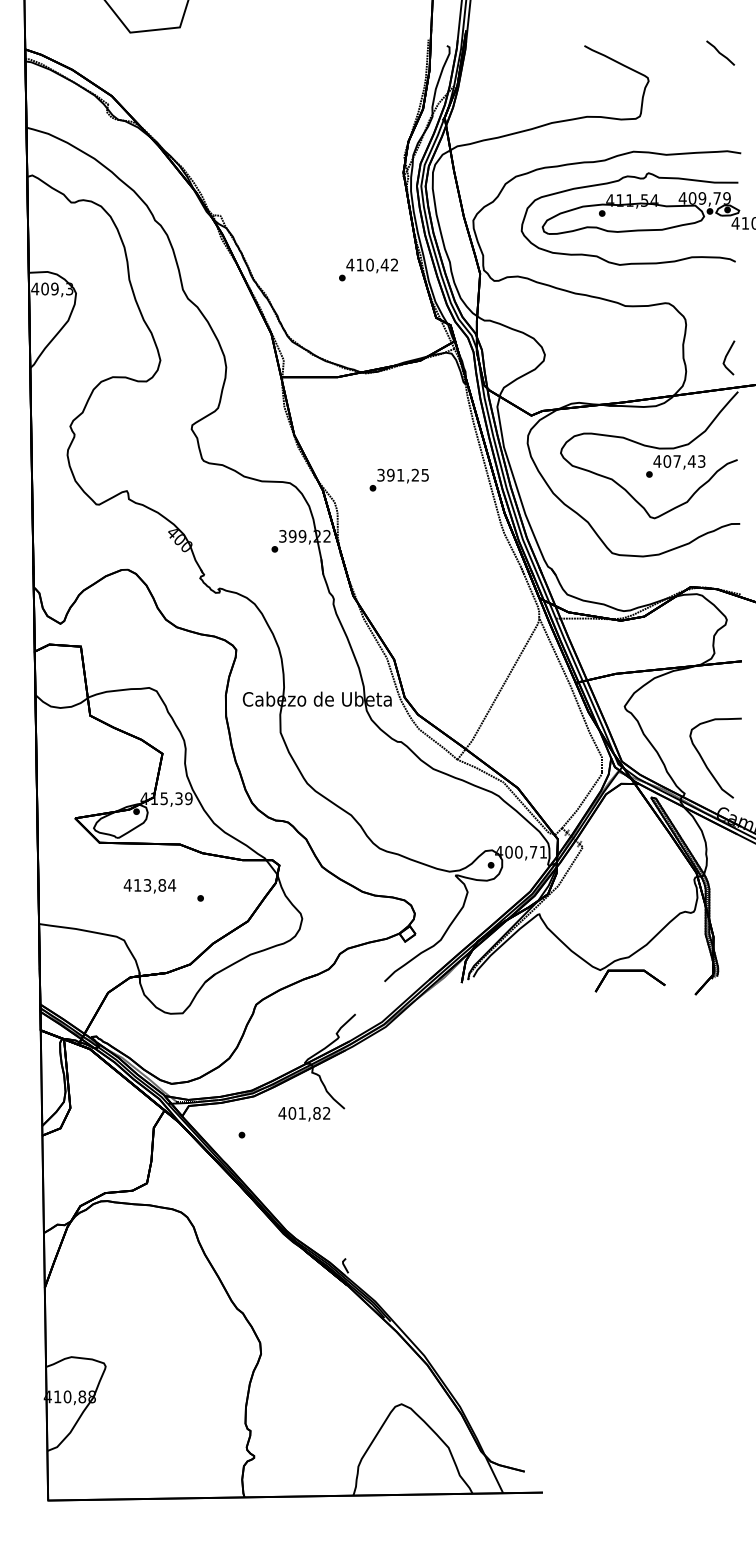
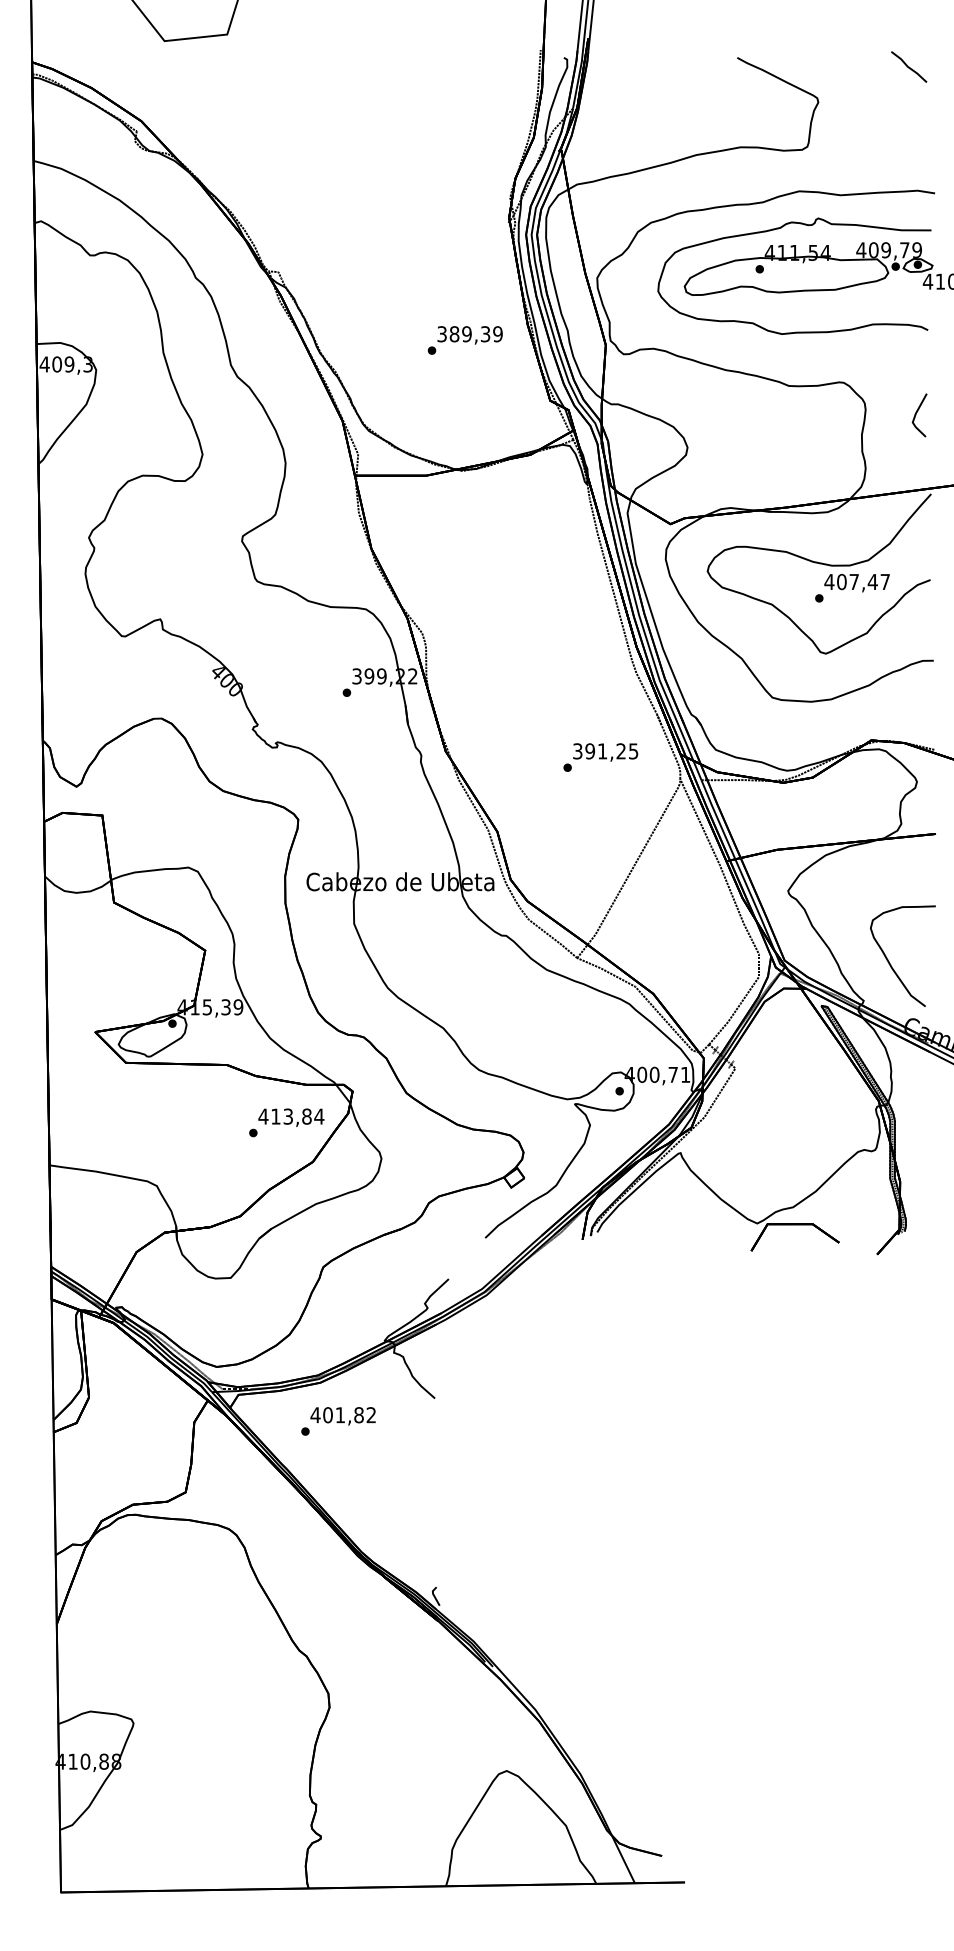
text: (372, 265) -> (469, 334), 410,42 -> 389,39
line: (726, 358) -> (916, 415), moved
text: (701, 461) -> (884, 581), 407,43 -> 407,47
text: (399, 480) -> (600, 757), moved
text: (150, 886) -> (291, 1117), moved
text: (303, 1114) -> (342, 1416), moved

